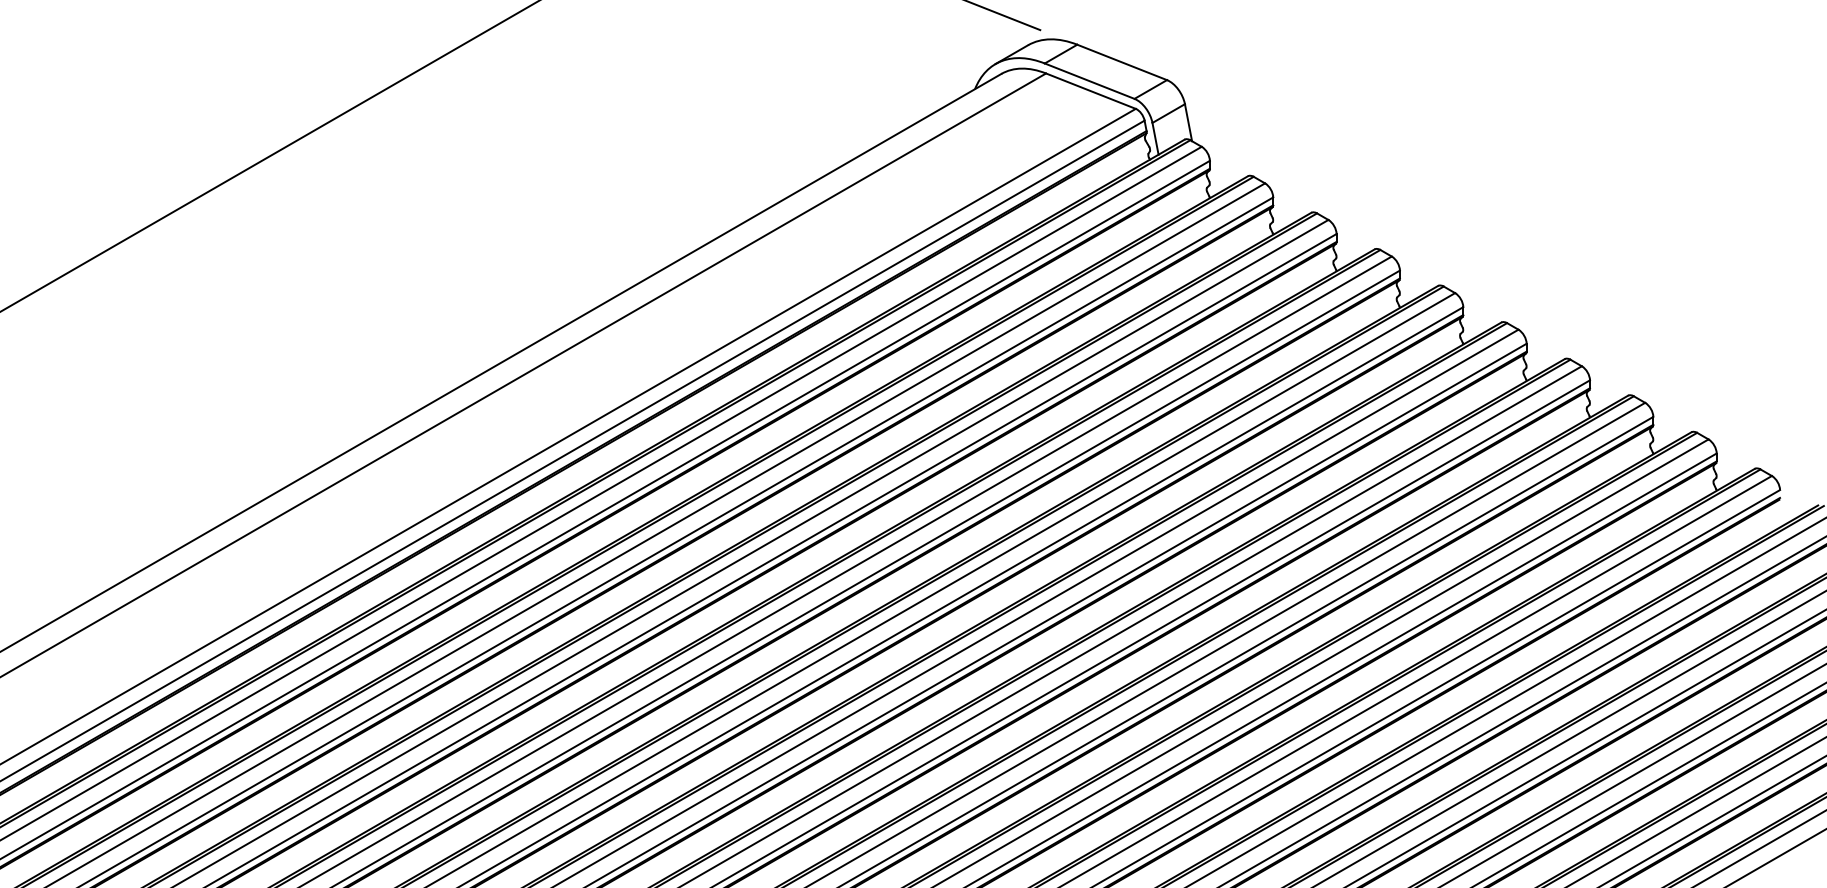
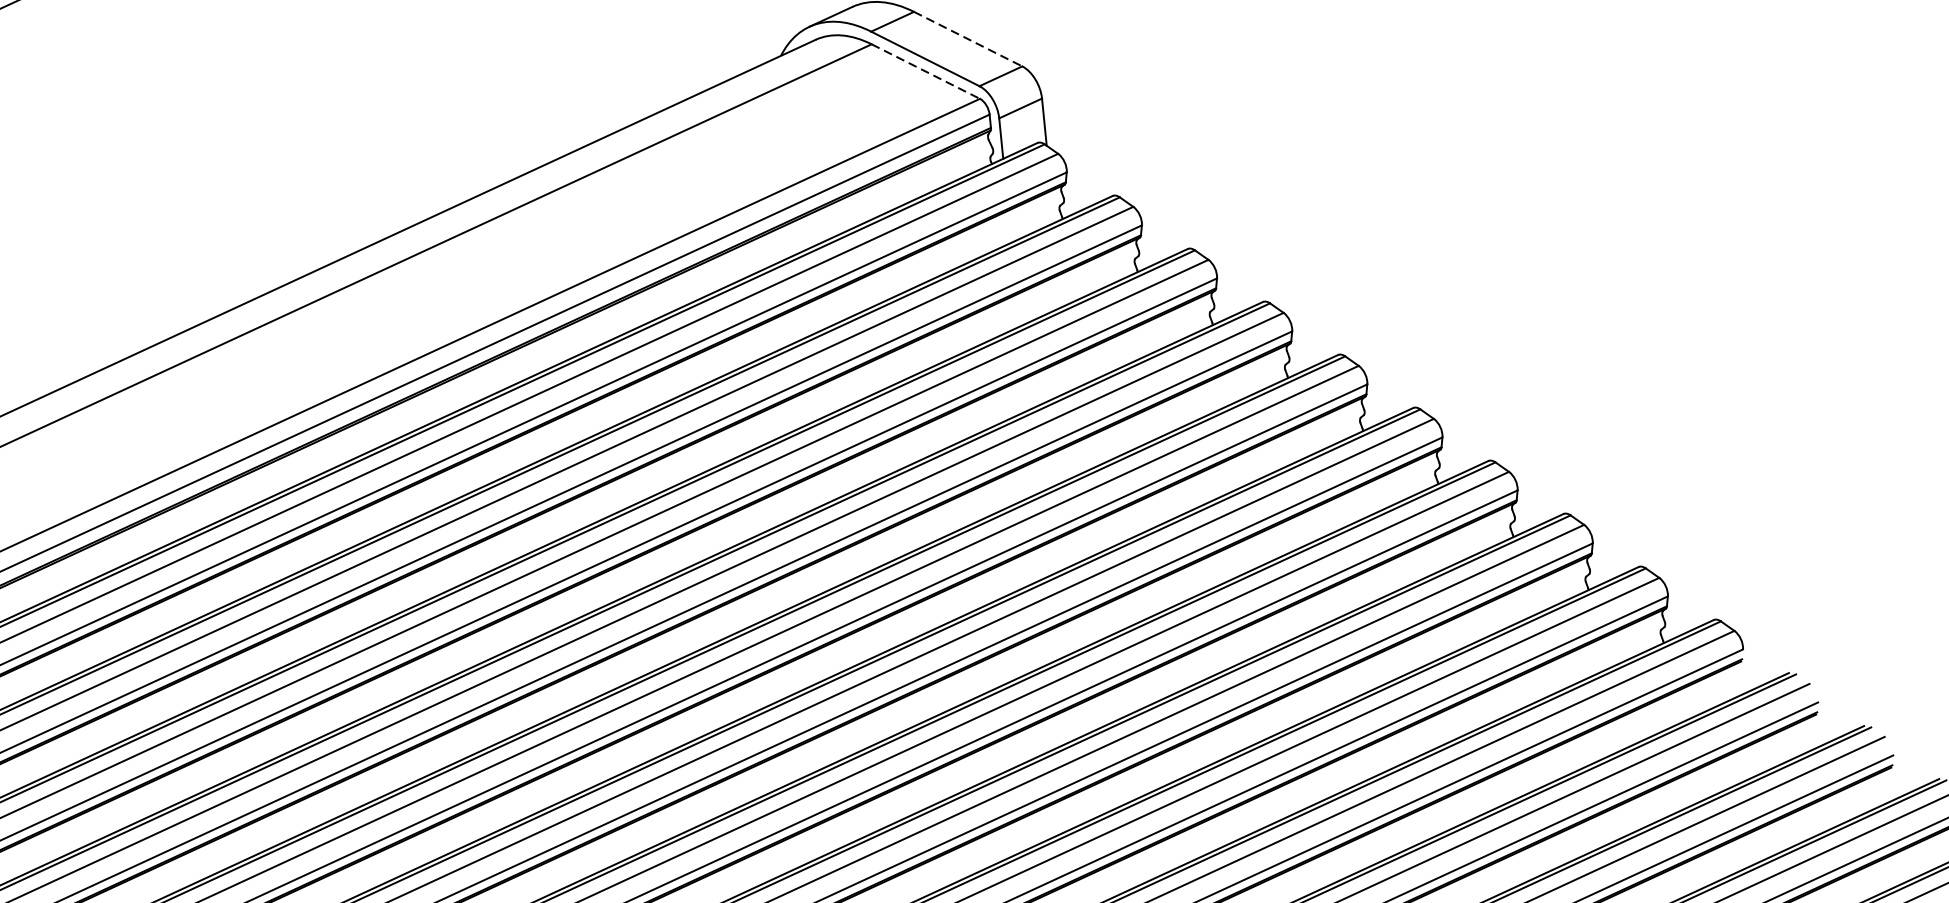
line: (1122, 62) -> (968, 39), solid -> dashed
line: (1091, 91) -> (926, 72), solid -> dashed

